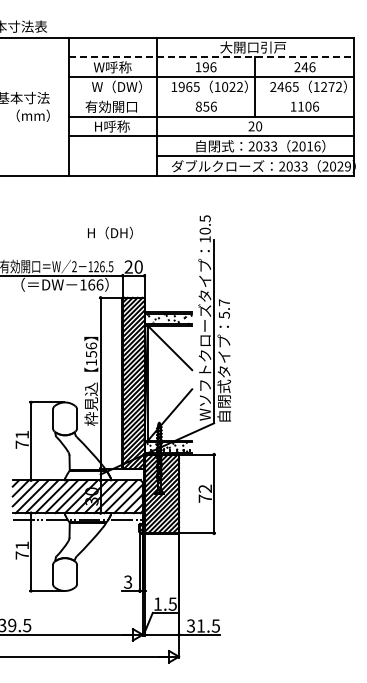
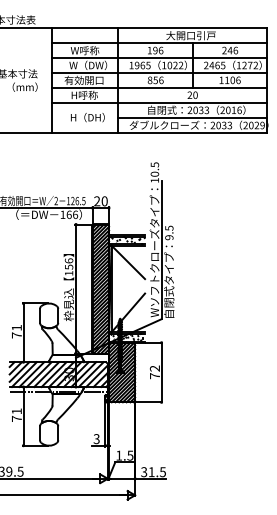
line: (211, 57) -> (159, 43), dashed -> solid
line: (210, 96) -> (158, 72), added
text: (110, 232) -> (87, 117), moved
text: (223, 308) -> (168, 232), 5.7 -> 9.5

